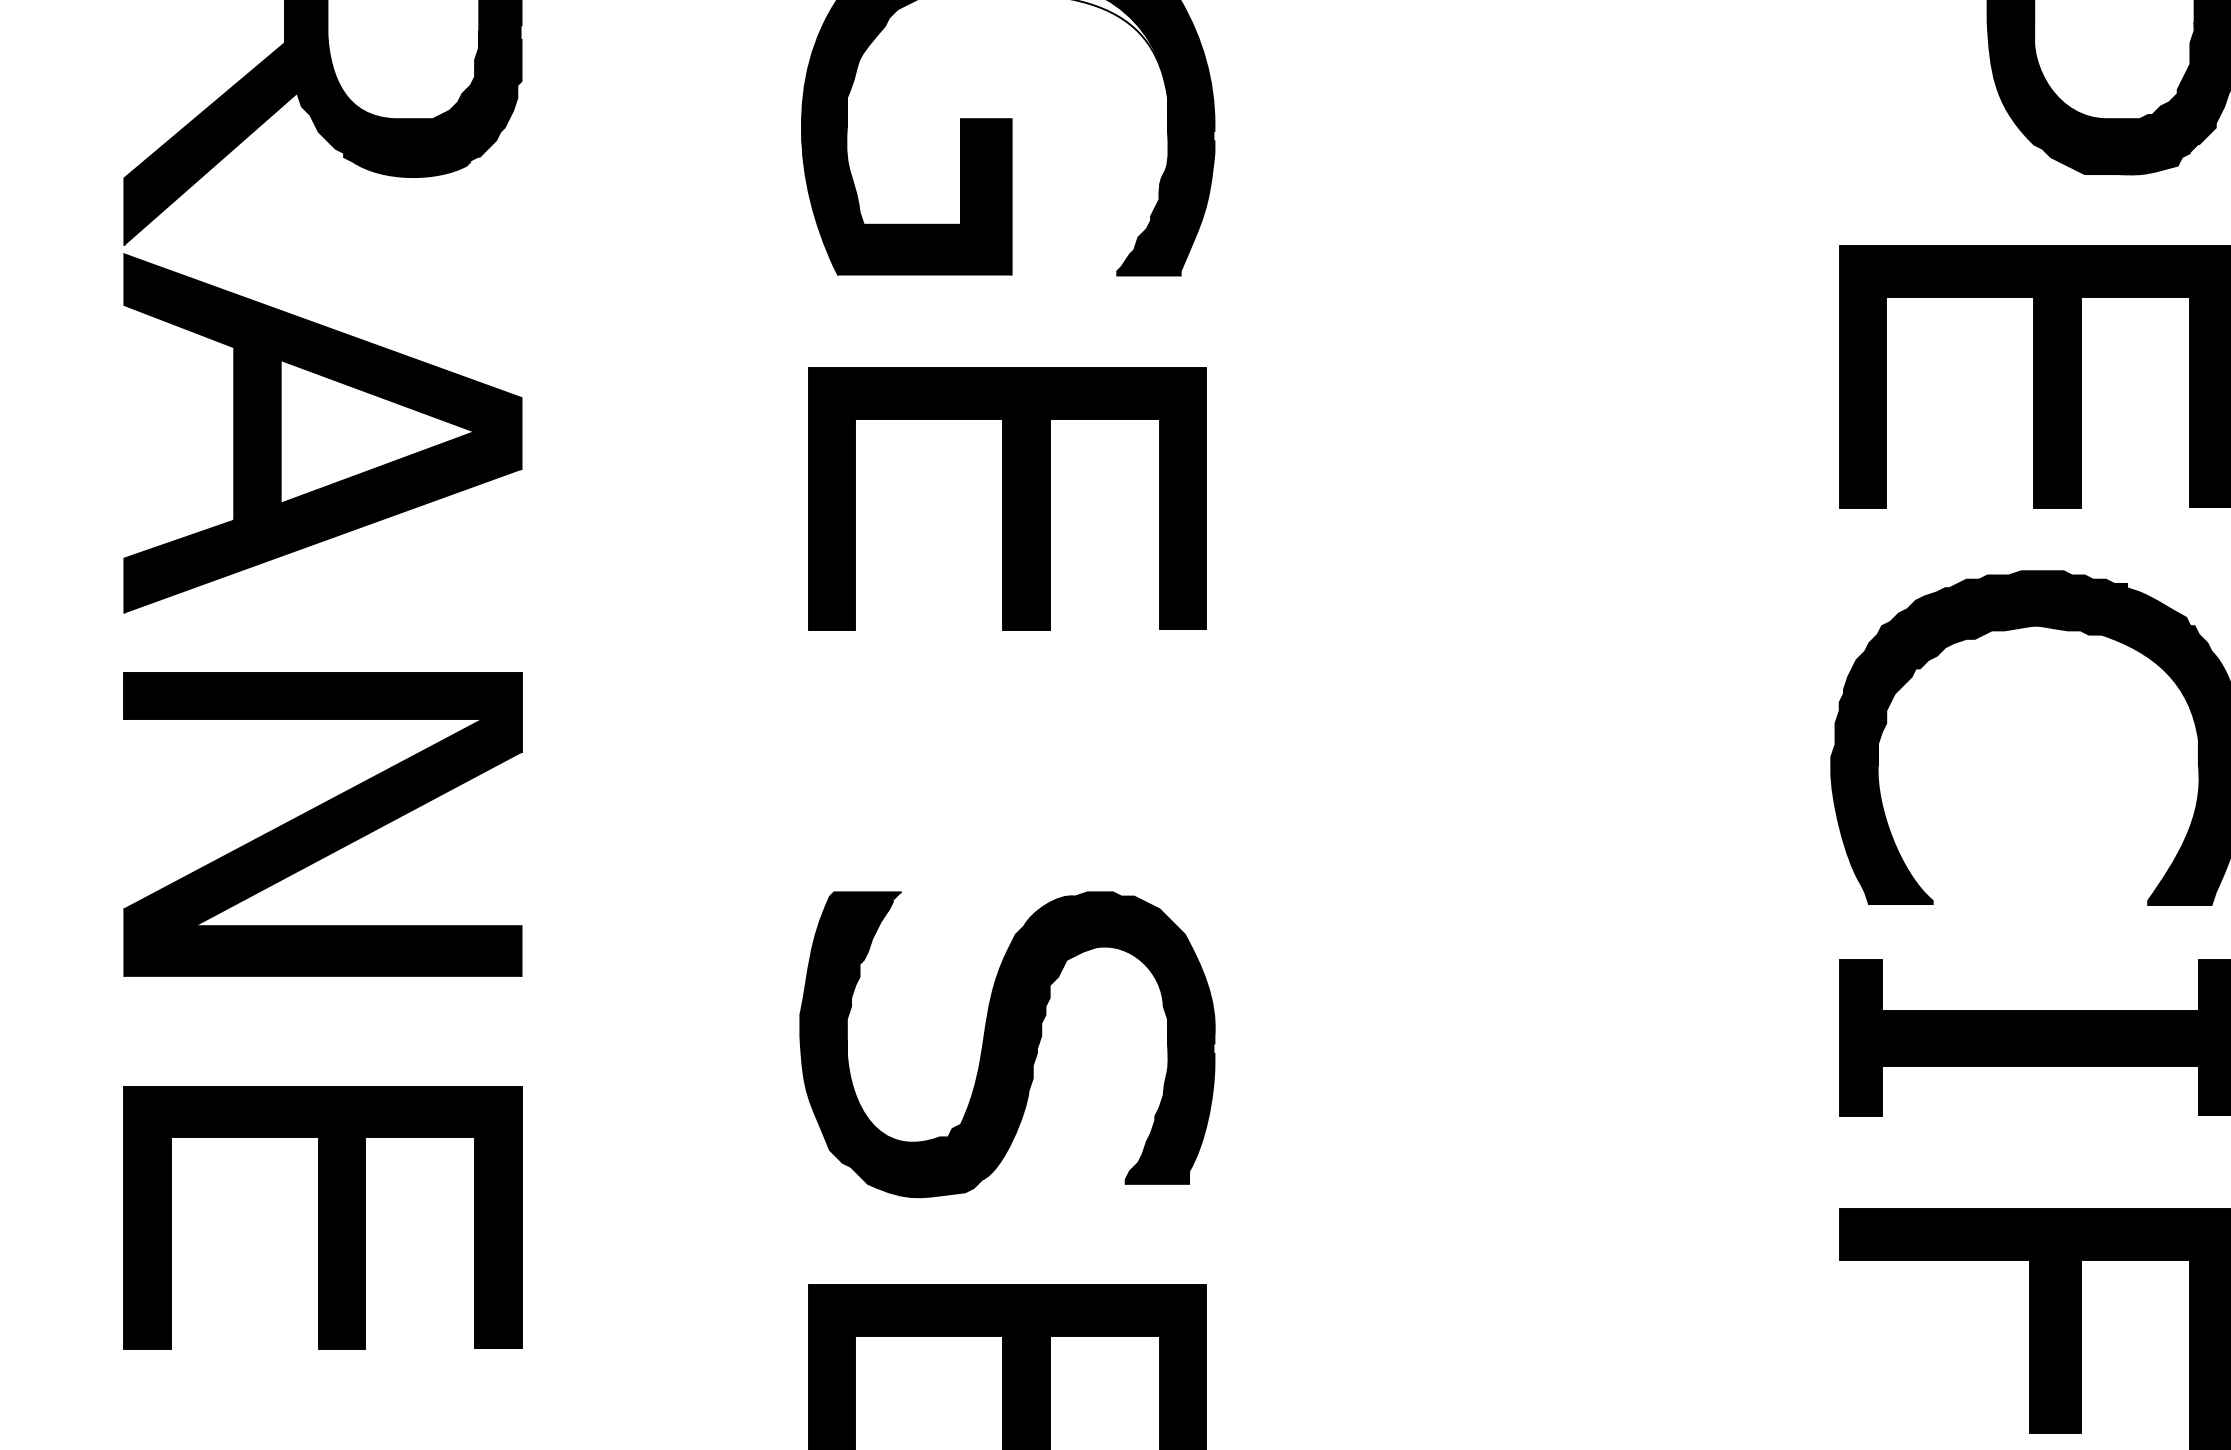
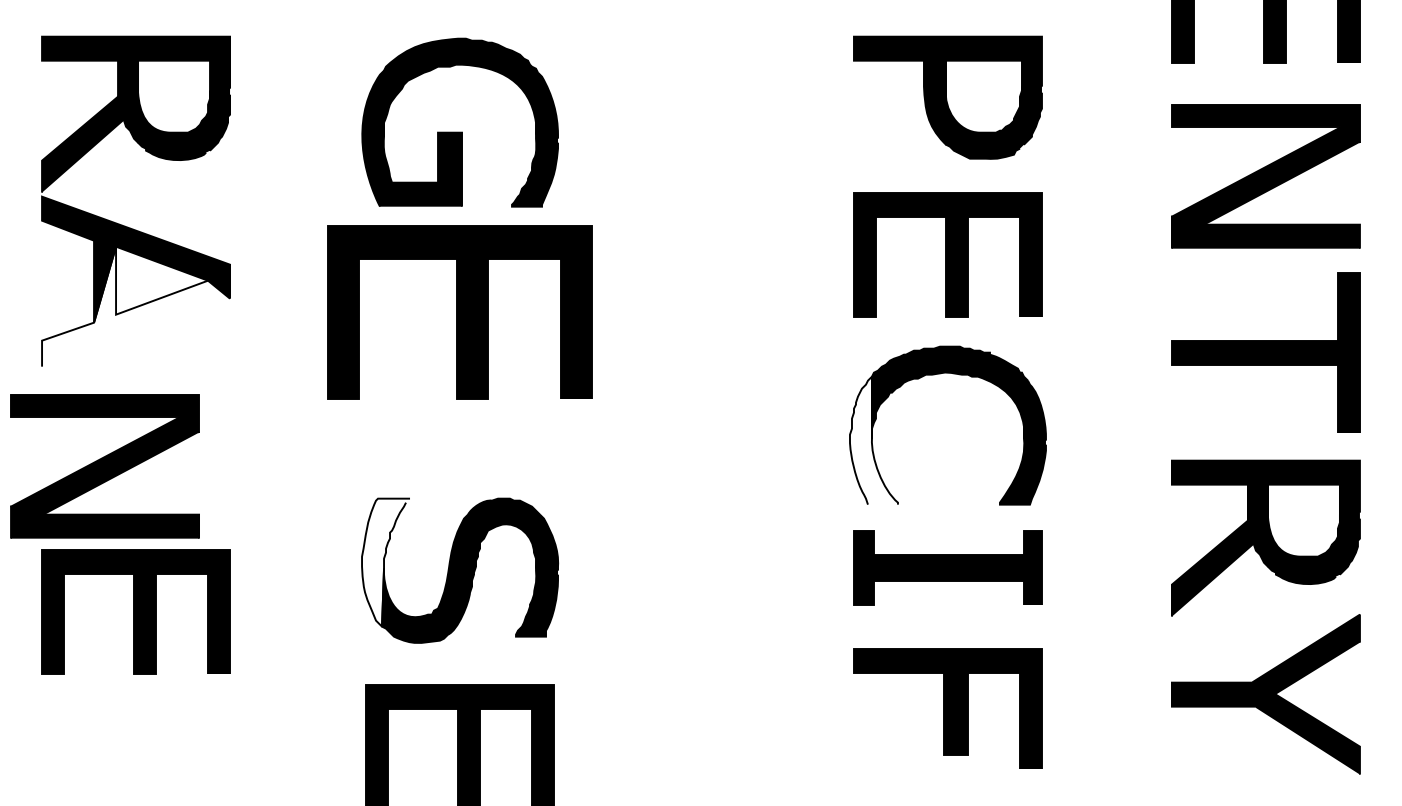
fill: (323, 486) -> (136, 306), removed
part: (1006, 499) -> (459, 312), size x1.4
fill: (1880, 769) -> (873, 440), removed
part: (321, 824) -> (104, 466), moved
fill: (852, 1027) -> (386, 562), removed
part: (321, 1217) -> (135, 611), moved

